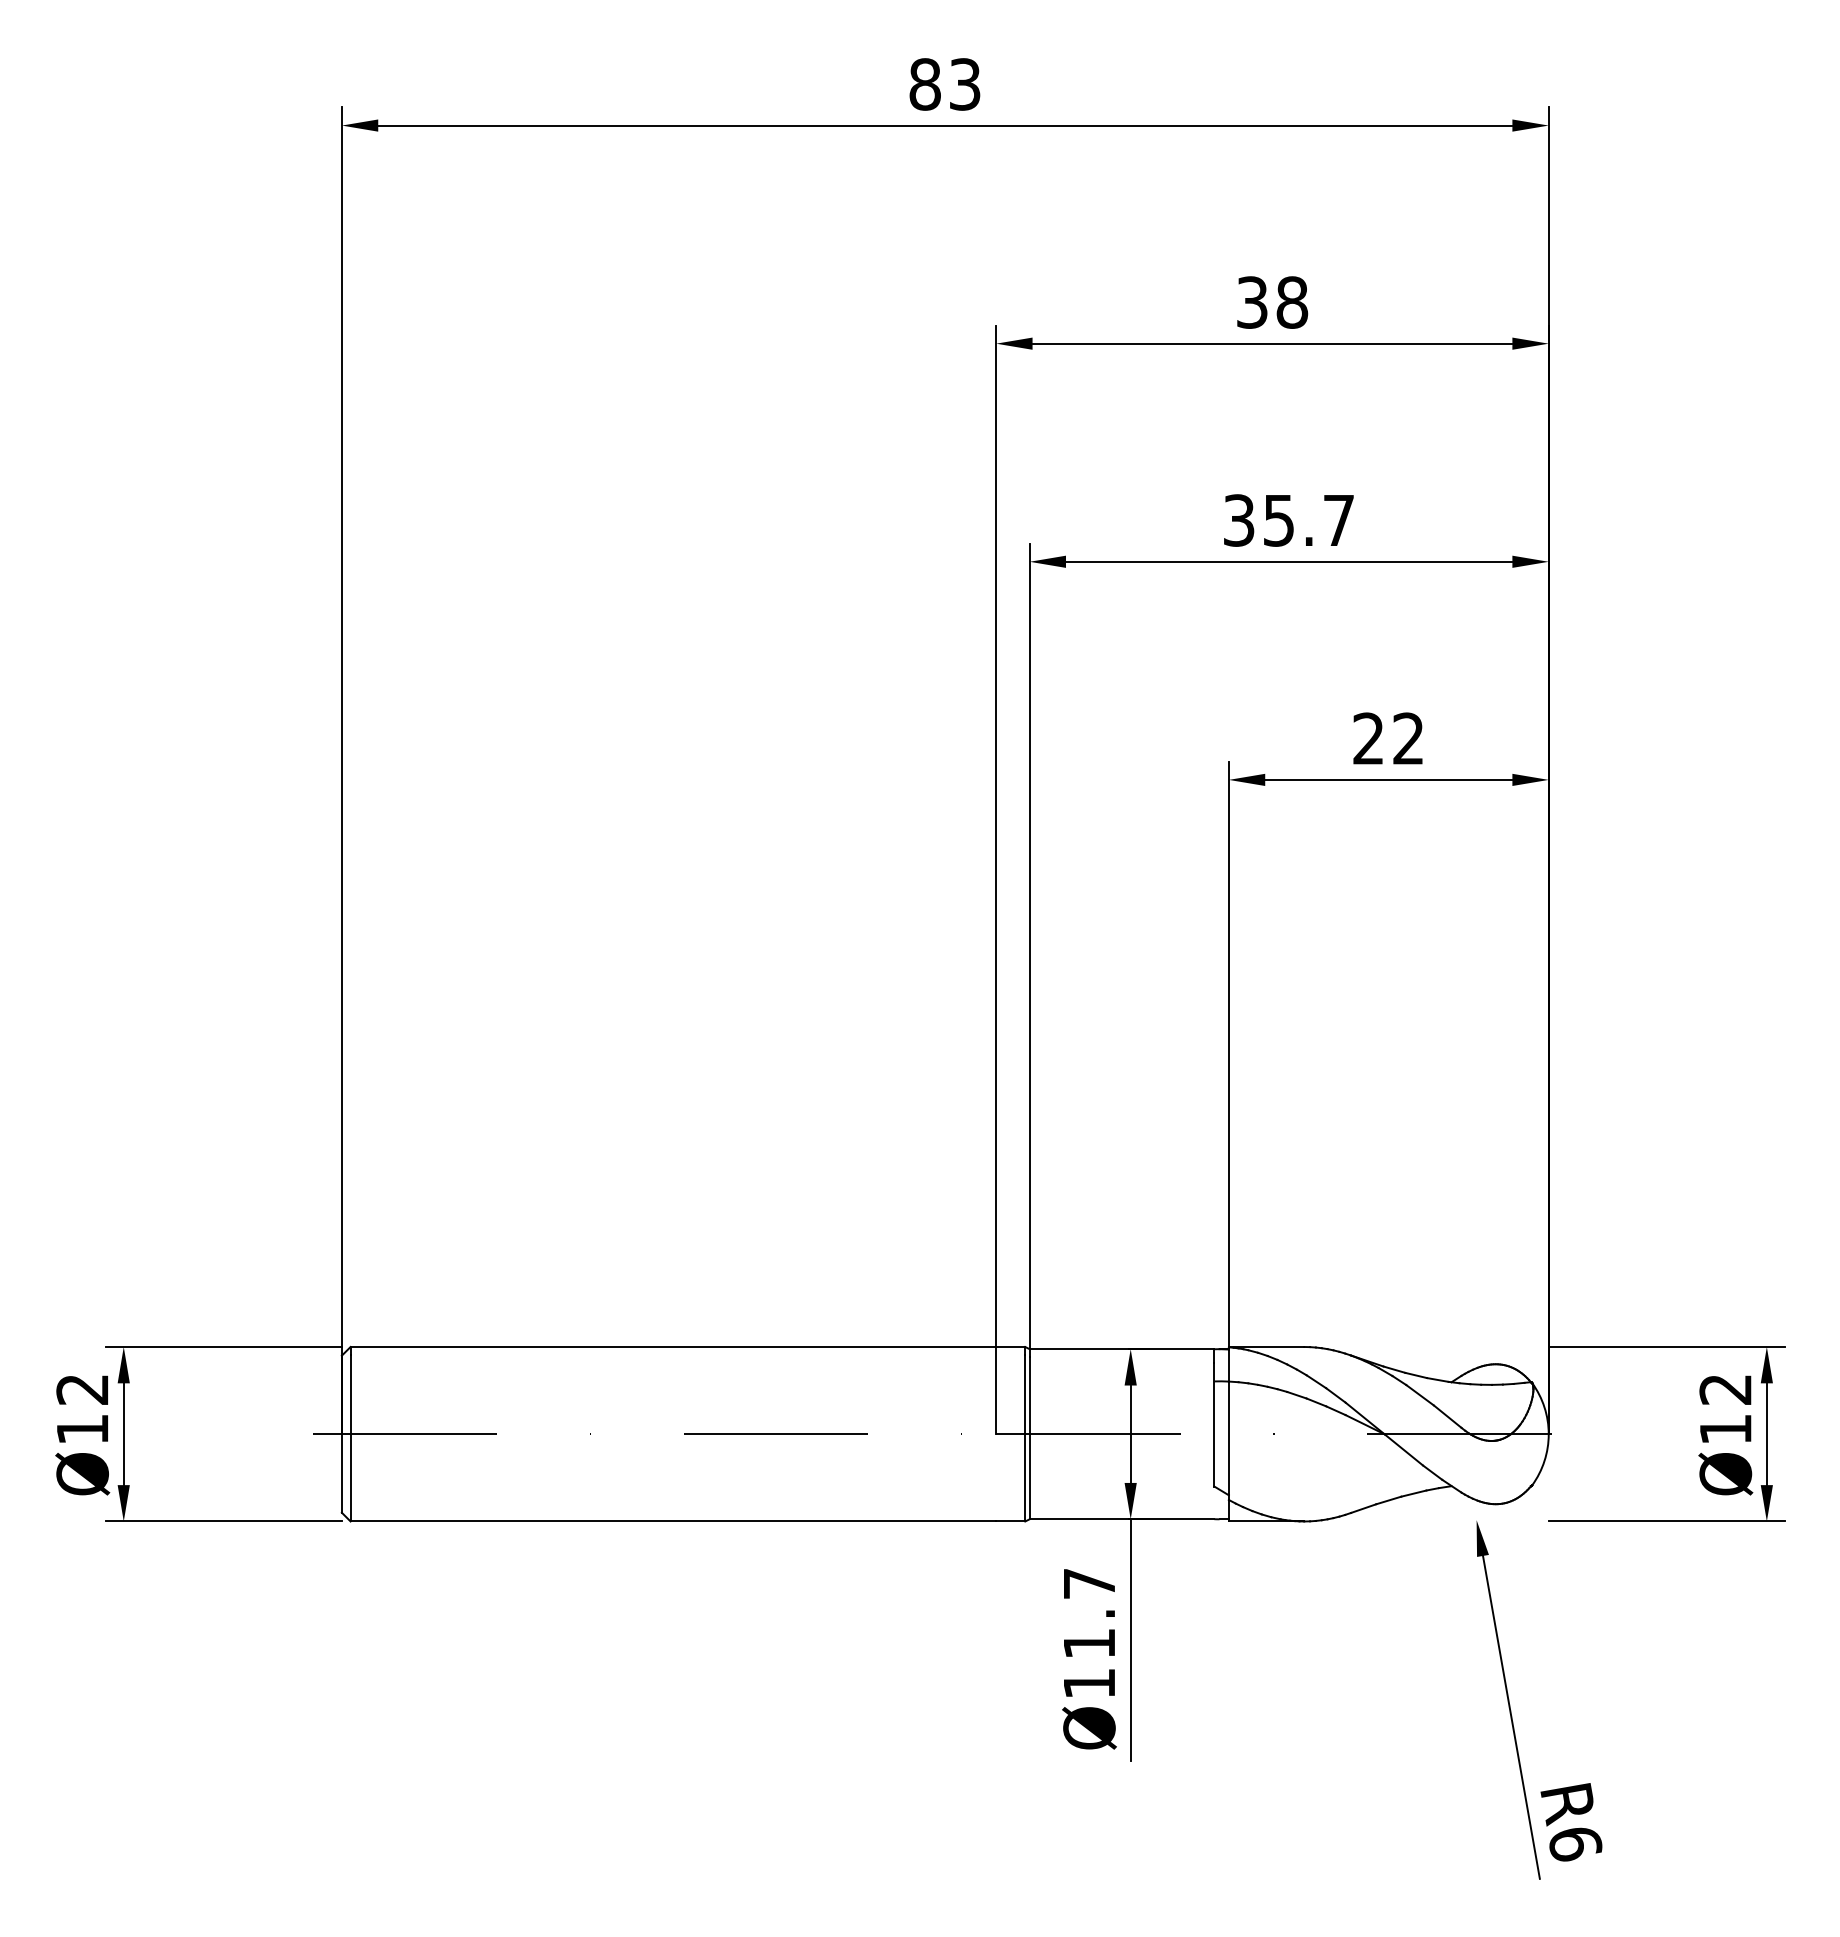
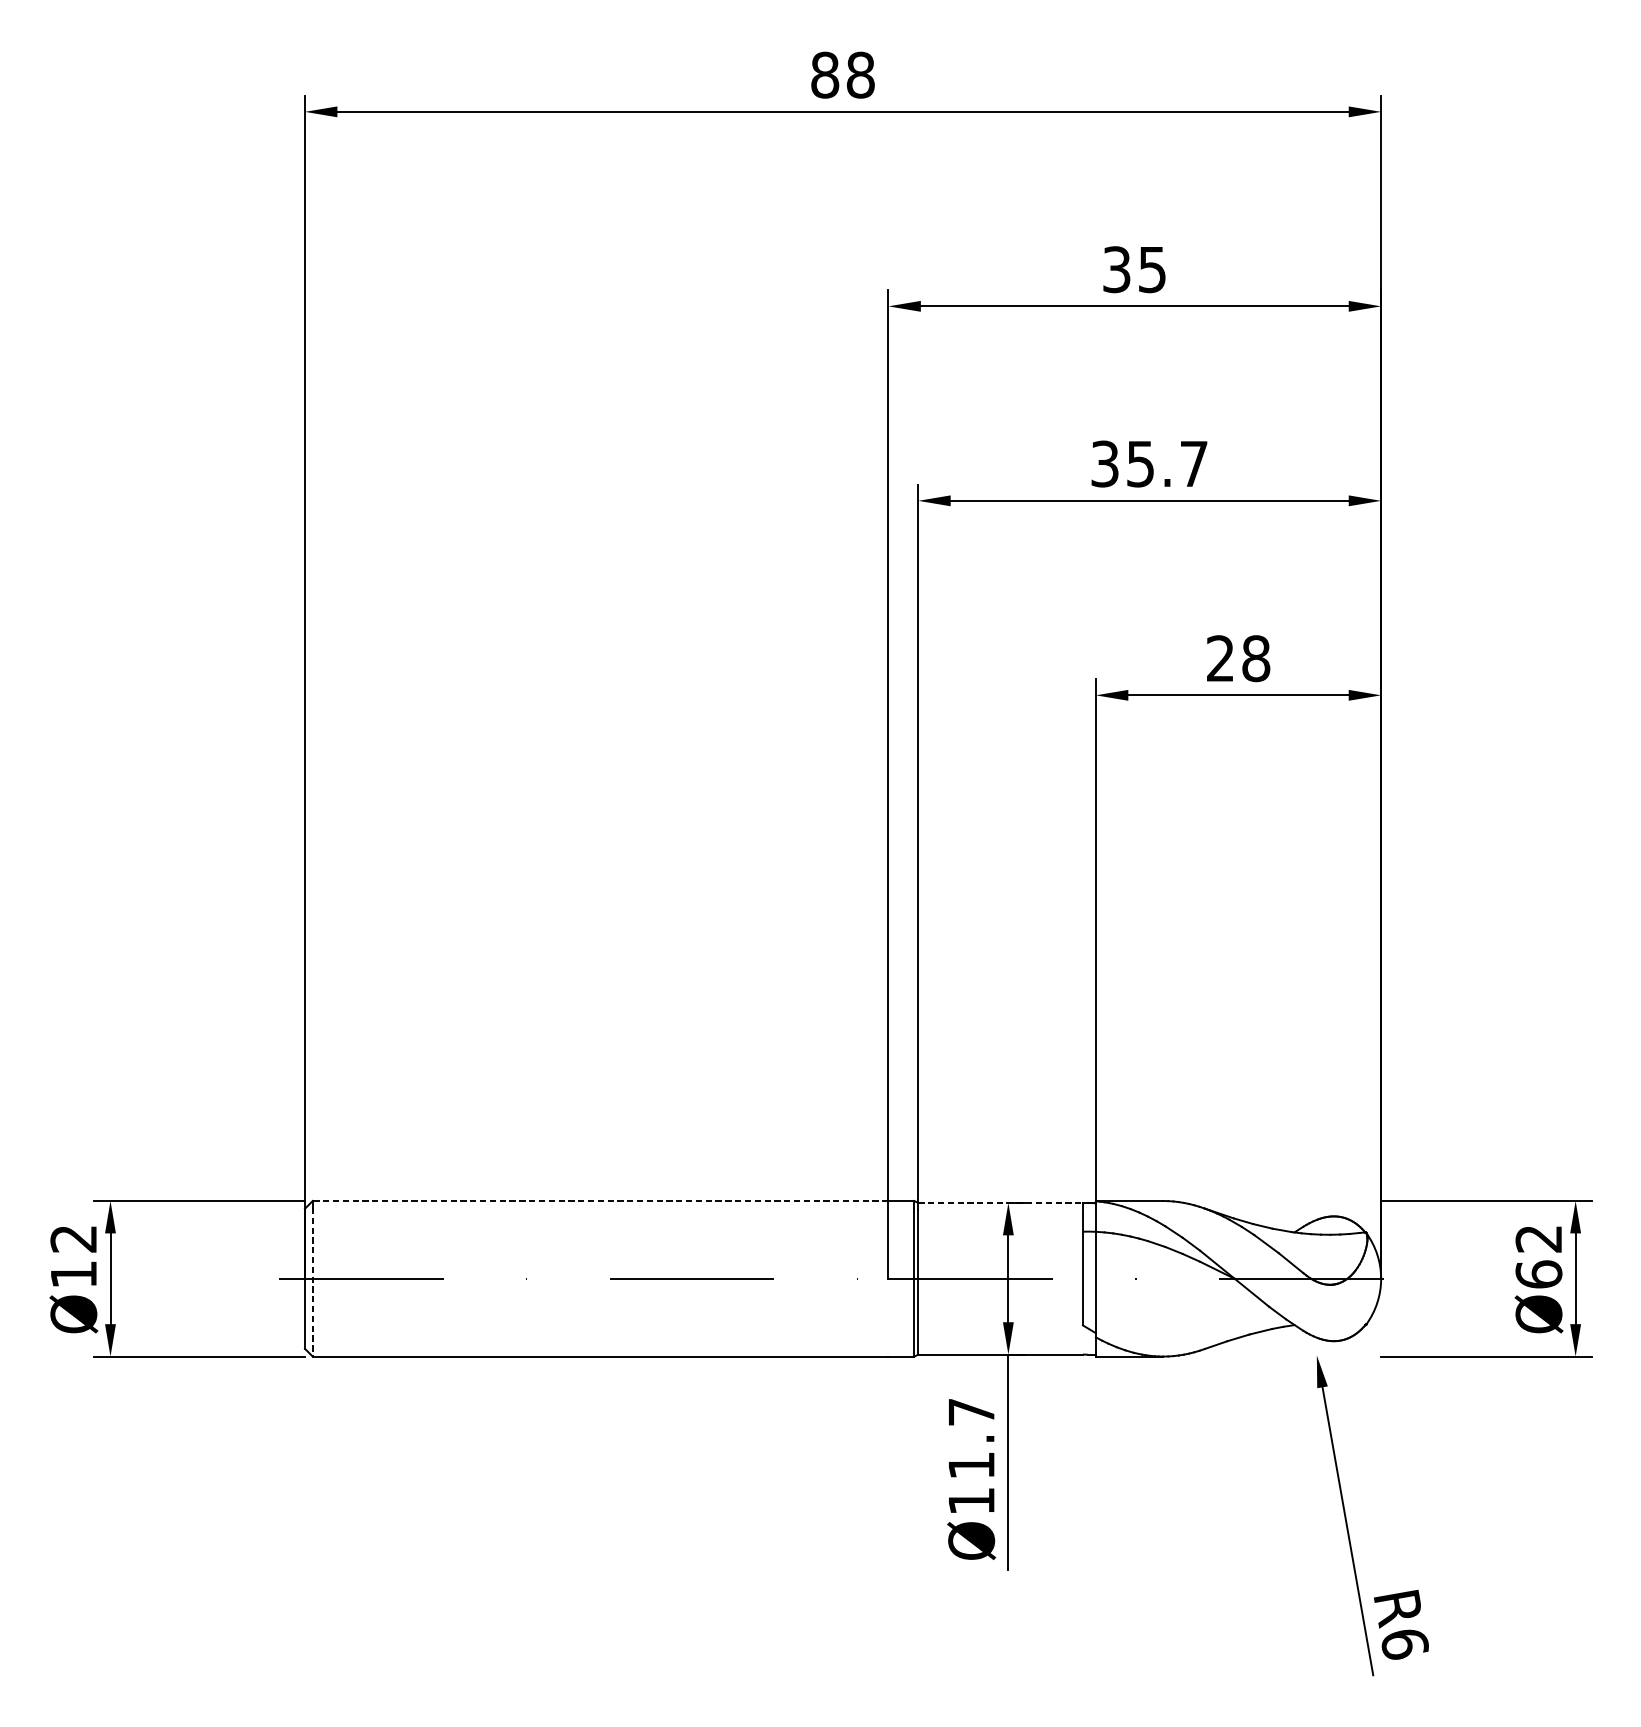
text: (964, 84) -> (860, 75), 83 -> 88
text: (1292, 302) -> (1152, 269), 38 -> 35
text: (1408, 738) -> (1256, 658), 22 -> 28
line: (673, 1346) -> (600, 1200), solid -> dashed
line: (1122, 1349) -> (1001, 1203), solid -> dashed
text: (1725, 1428) -> (1538, 1273), Ø12 -> Ø62
line: (350, 1438) -> (312, 1282), solid -> dashed

